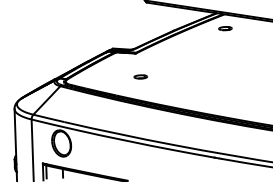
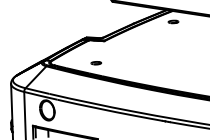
part: (139, 77) -> (95, 63), moved

